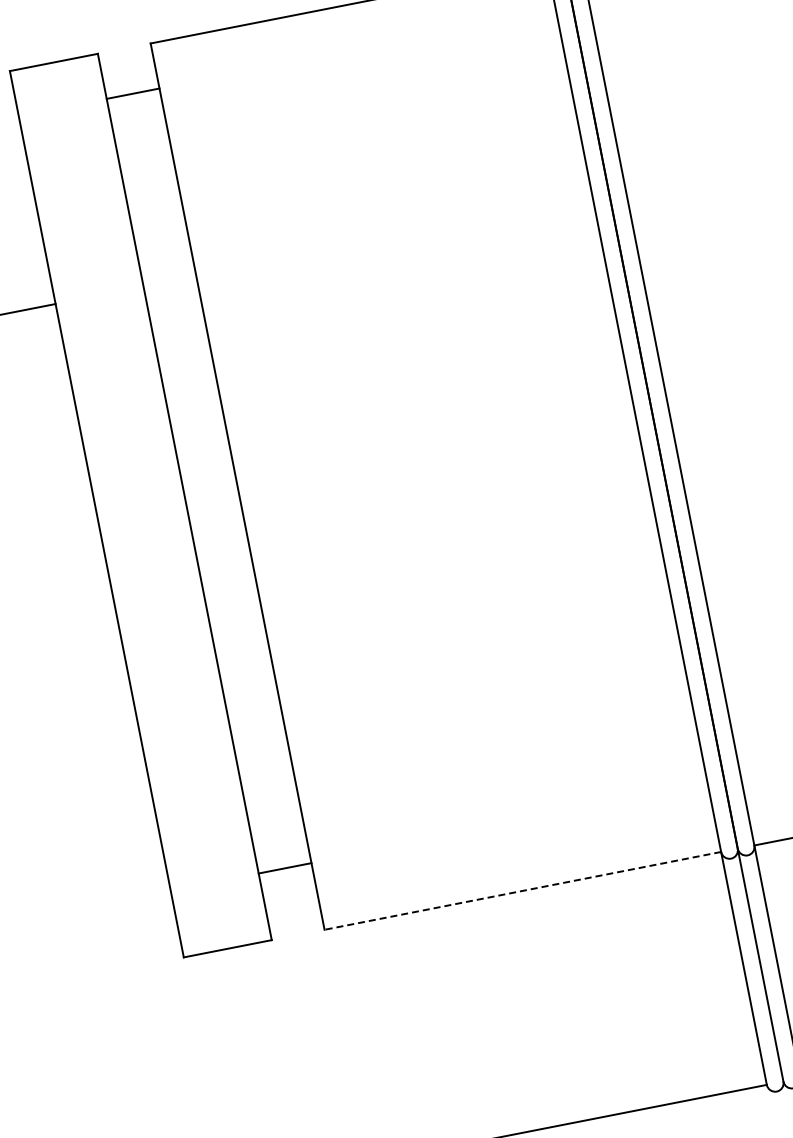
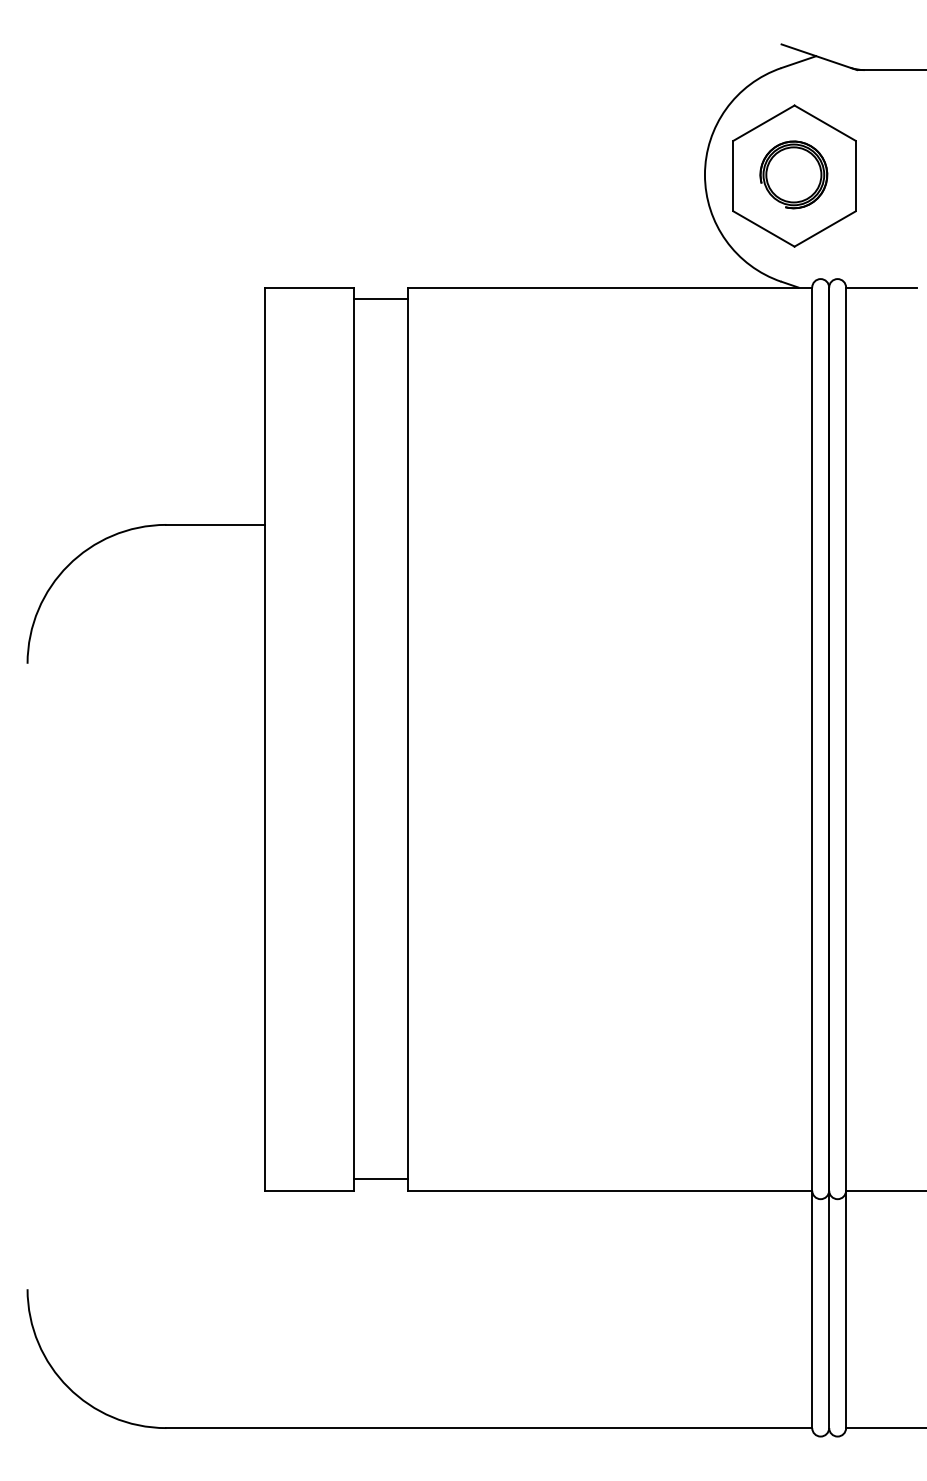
line: (133, 93) -> (381, 299), moved
line: (285, 867) -> (381, 1178), moved
line: (522, 890) -> (609, 1190), dashed -> solid

